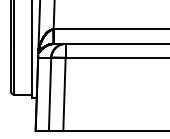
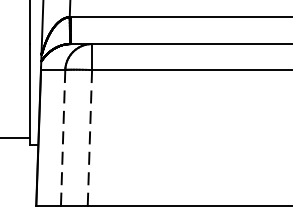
line: (50, 93) -> (63, 136), solid -> dashed
line: (64, 94) -> (89, 138), solid -> dashed

